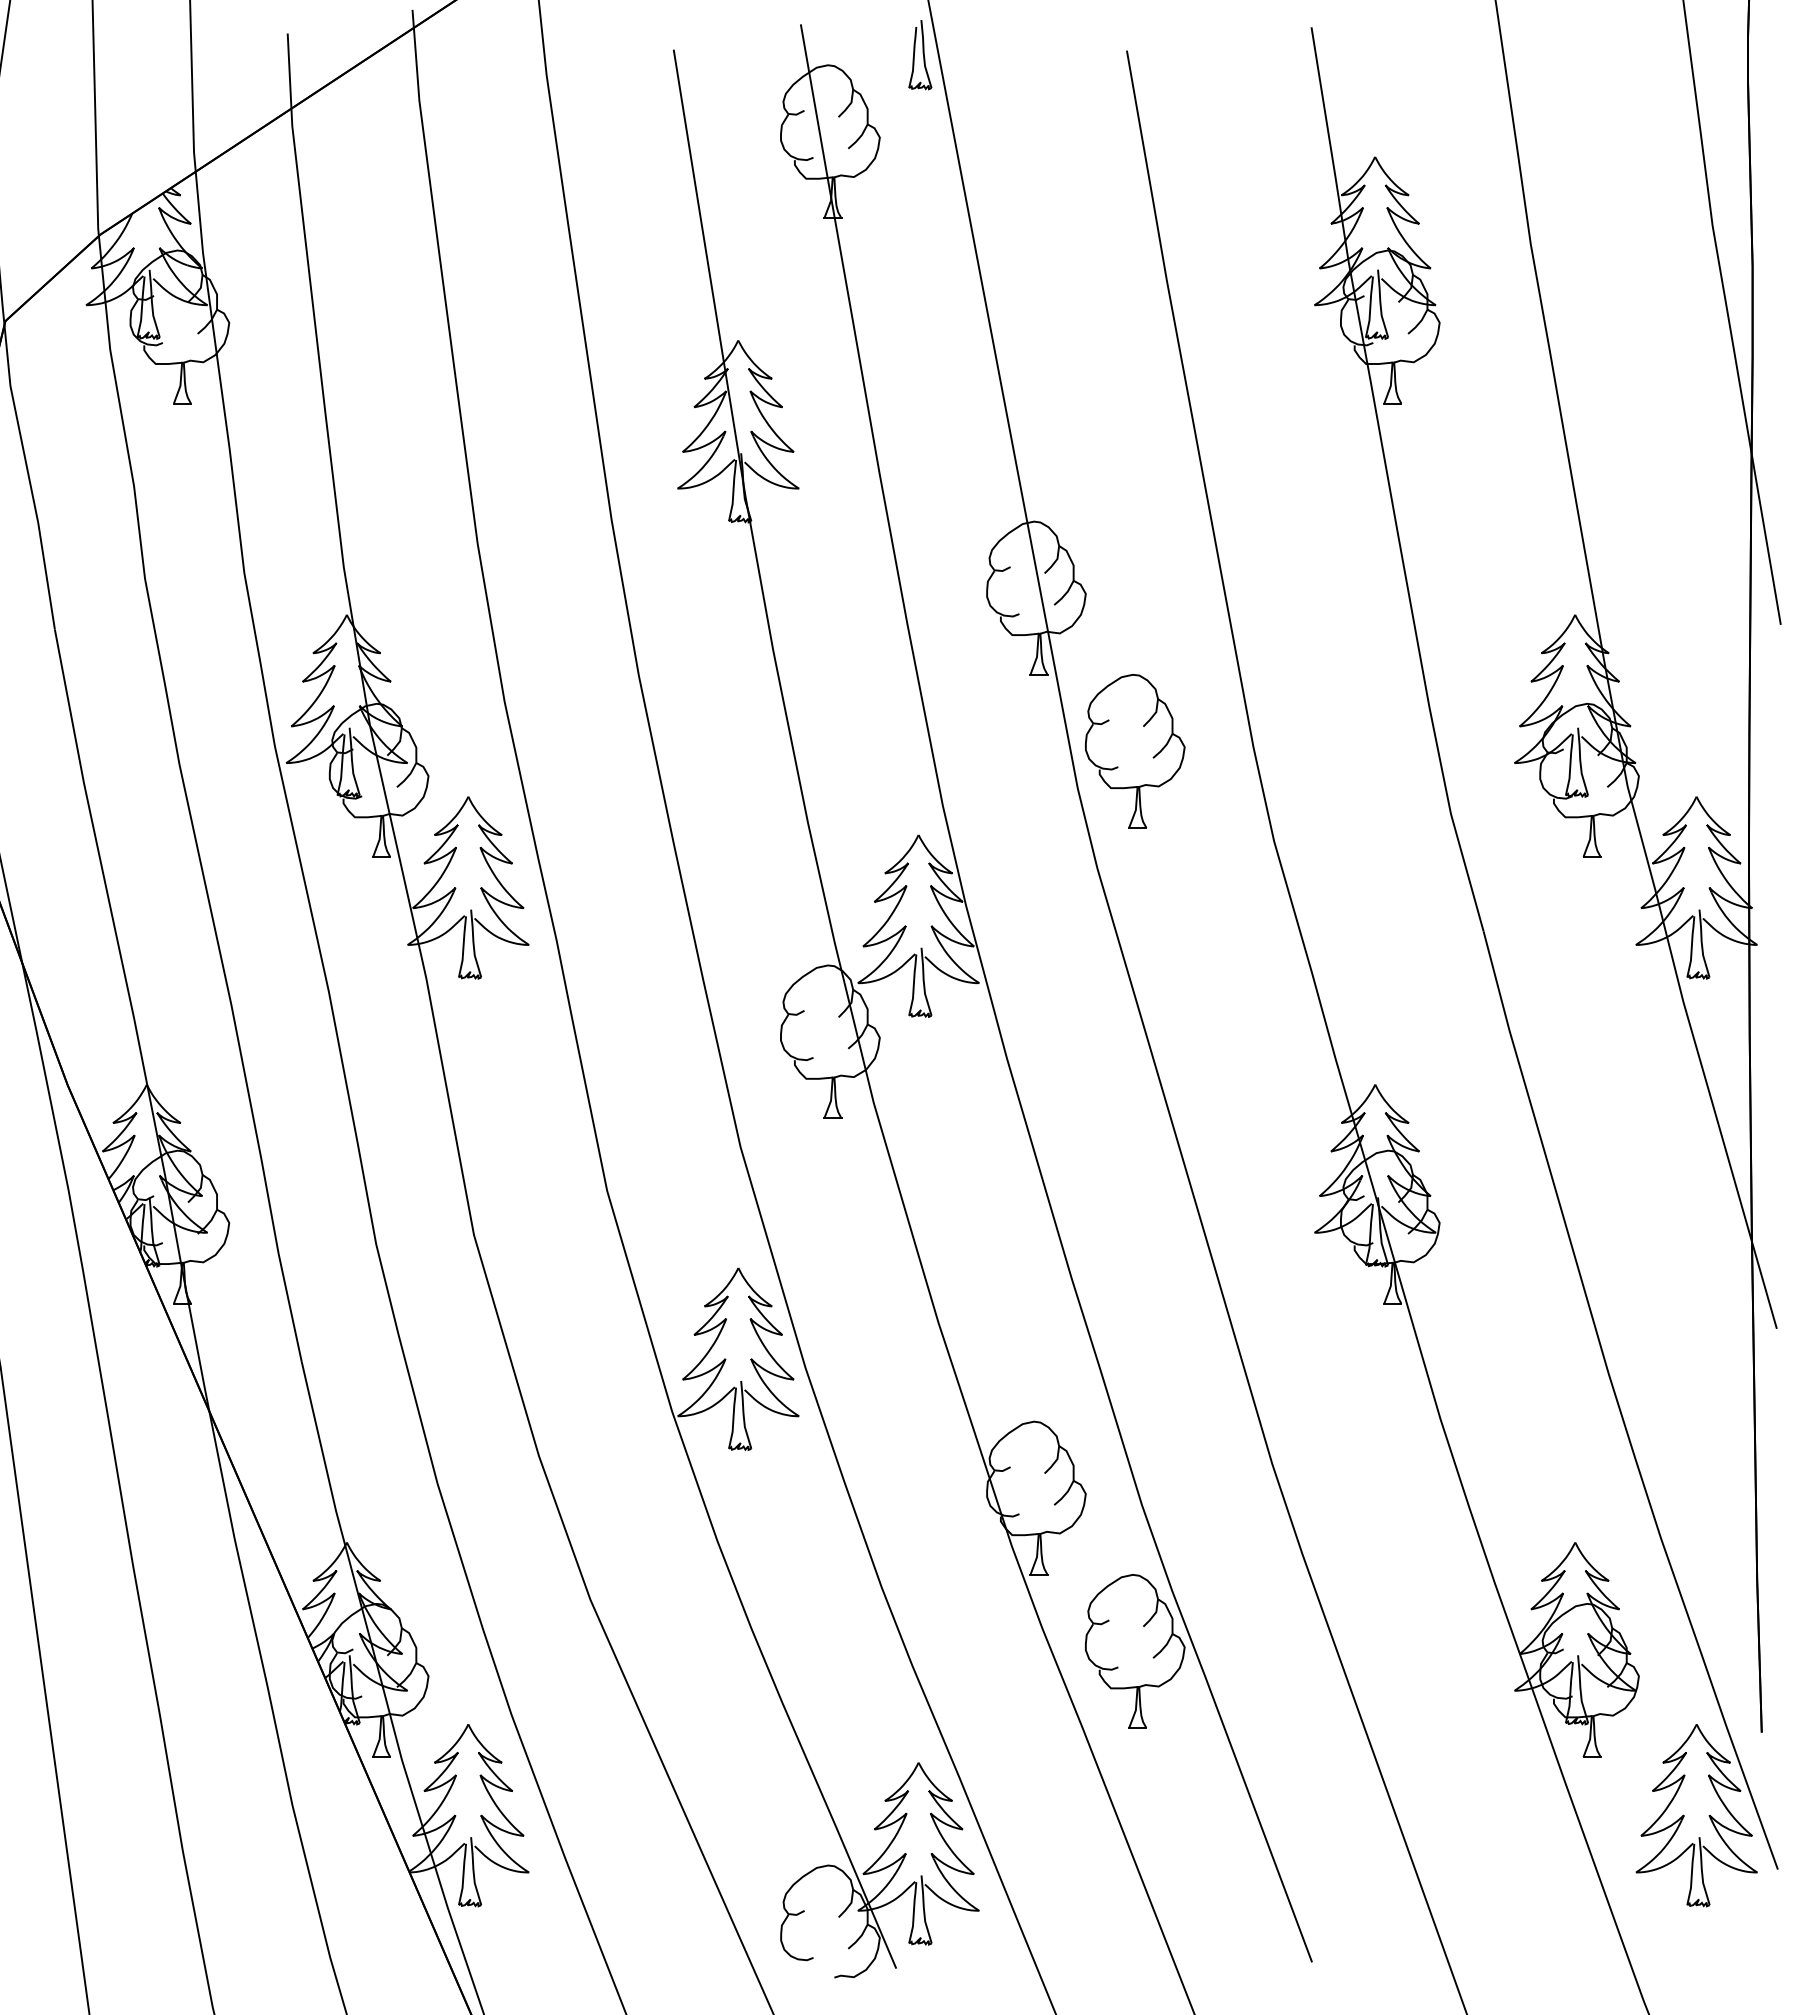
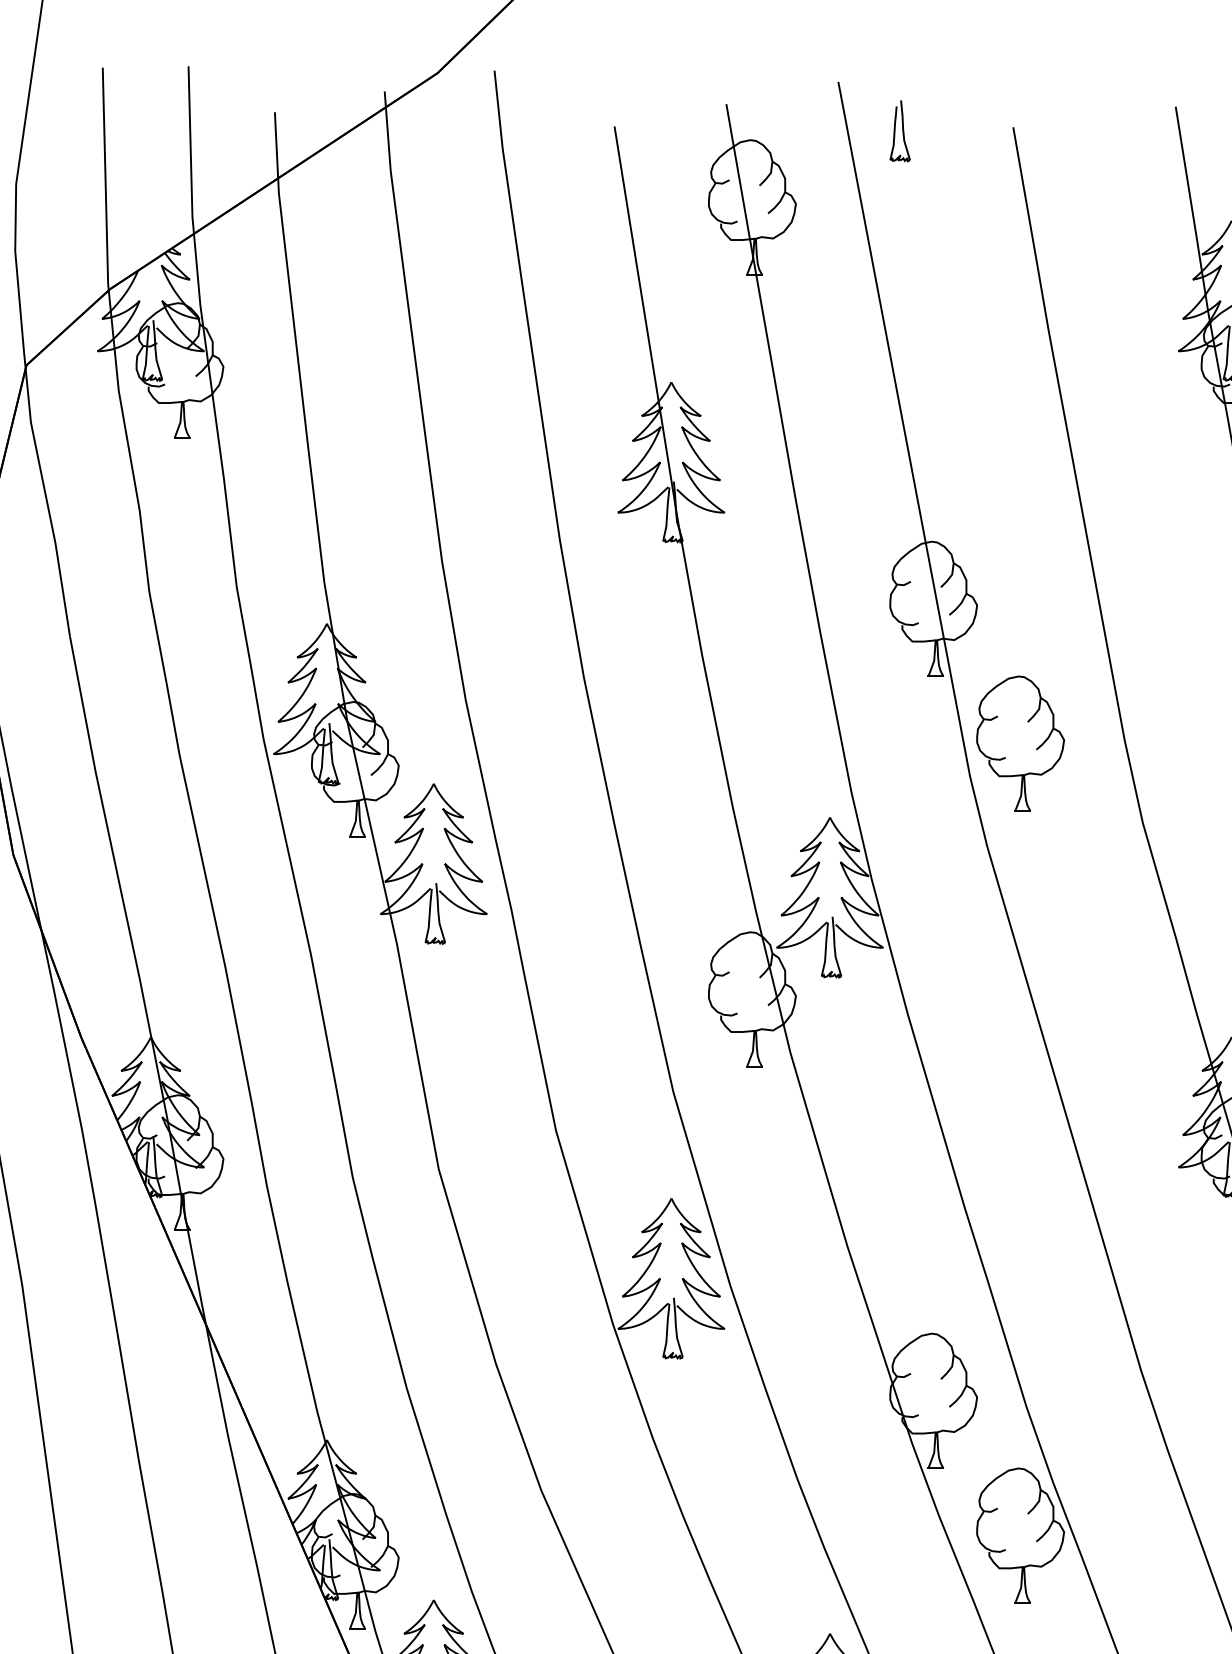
part: (920, 55) -> (900, 131), moved

